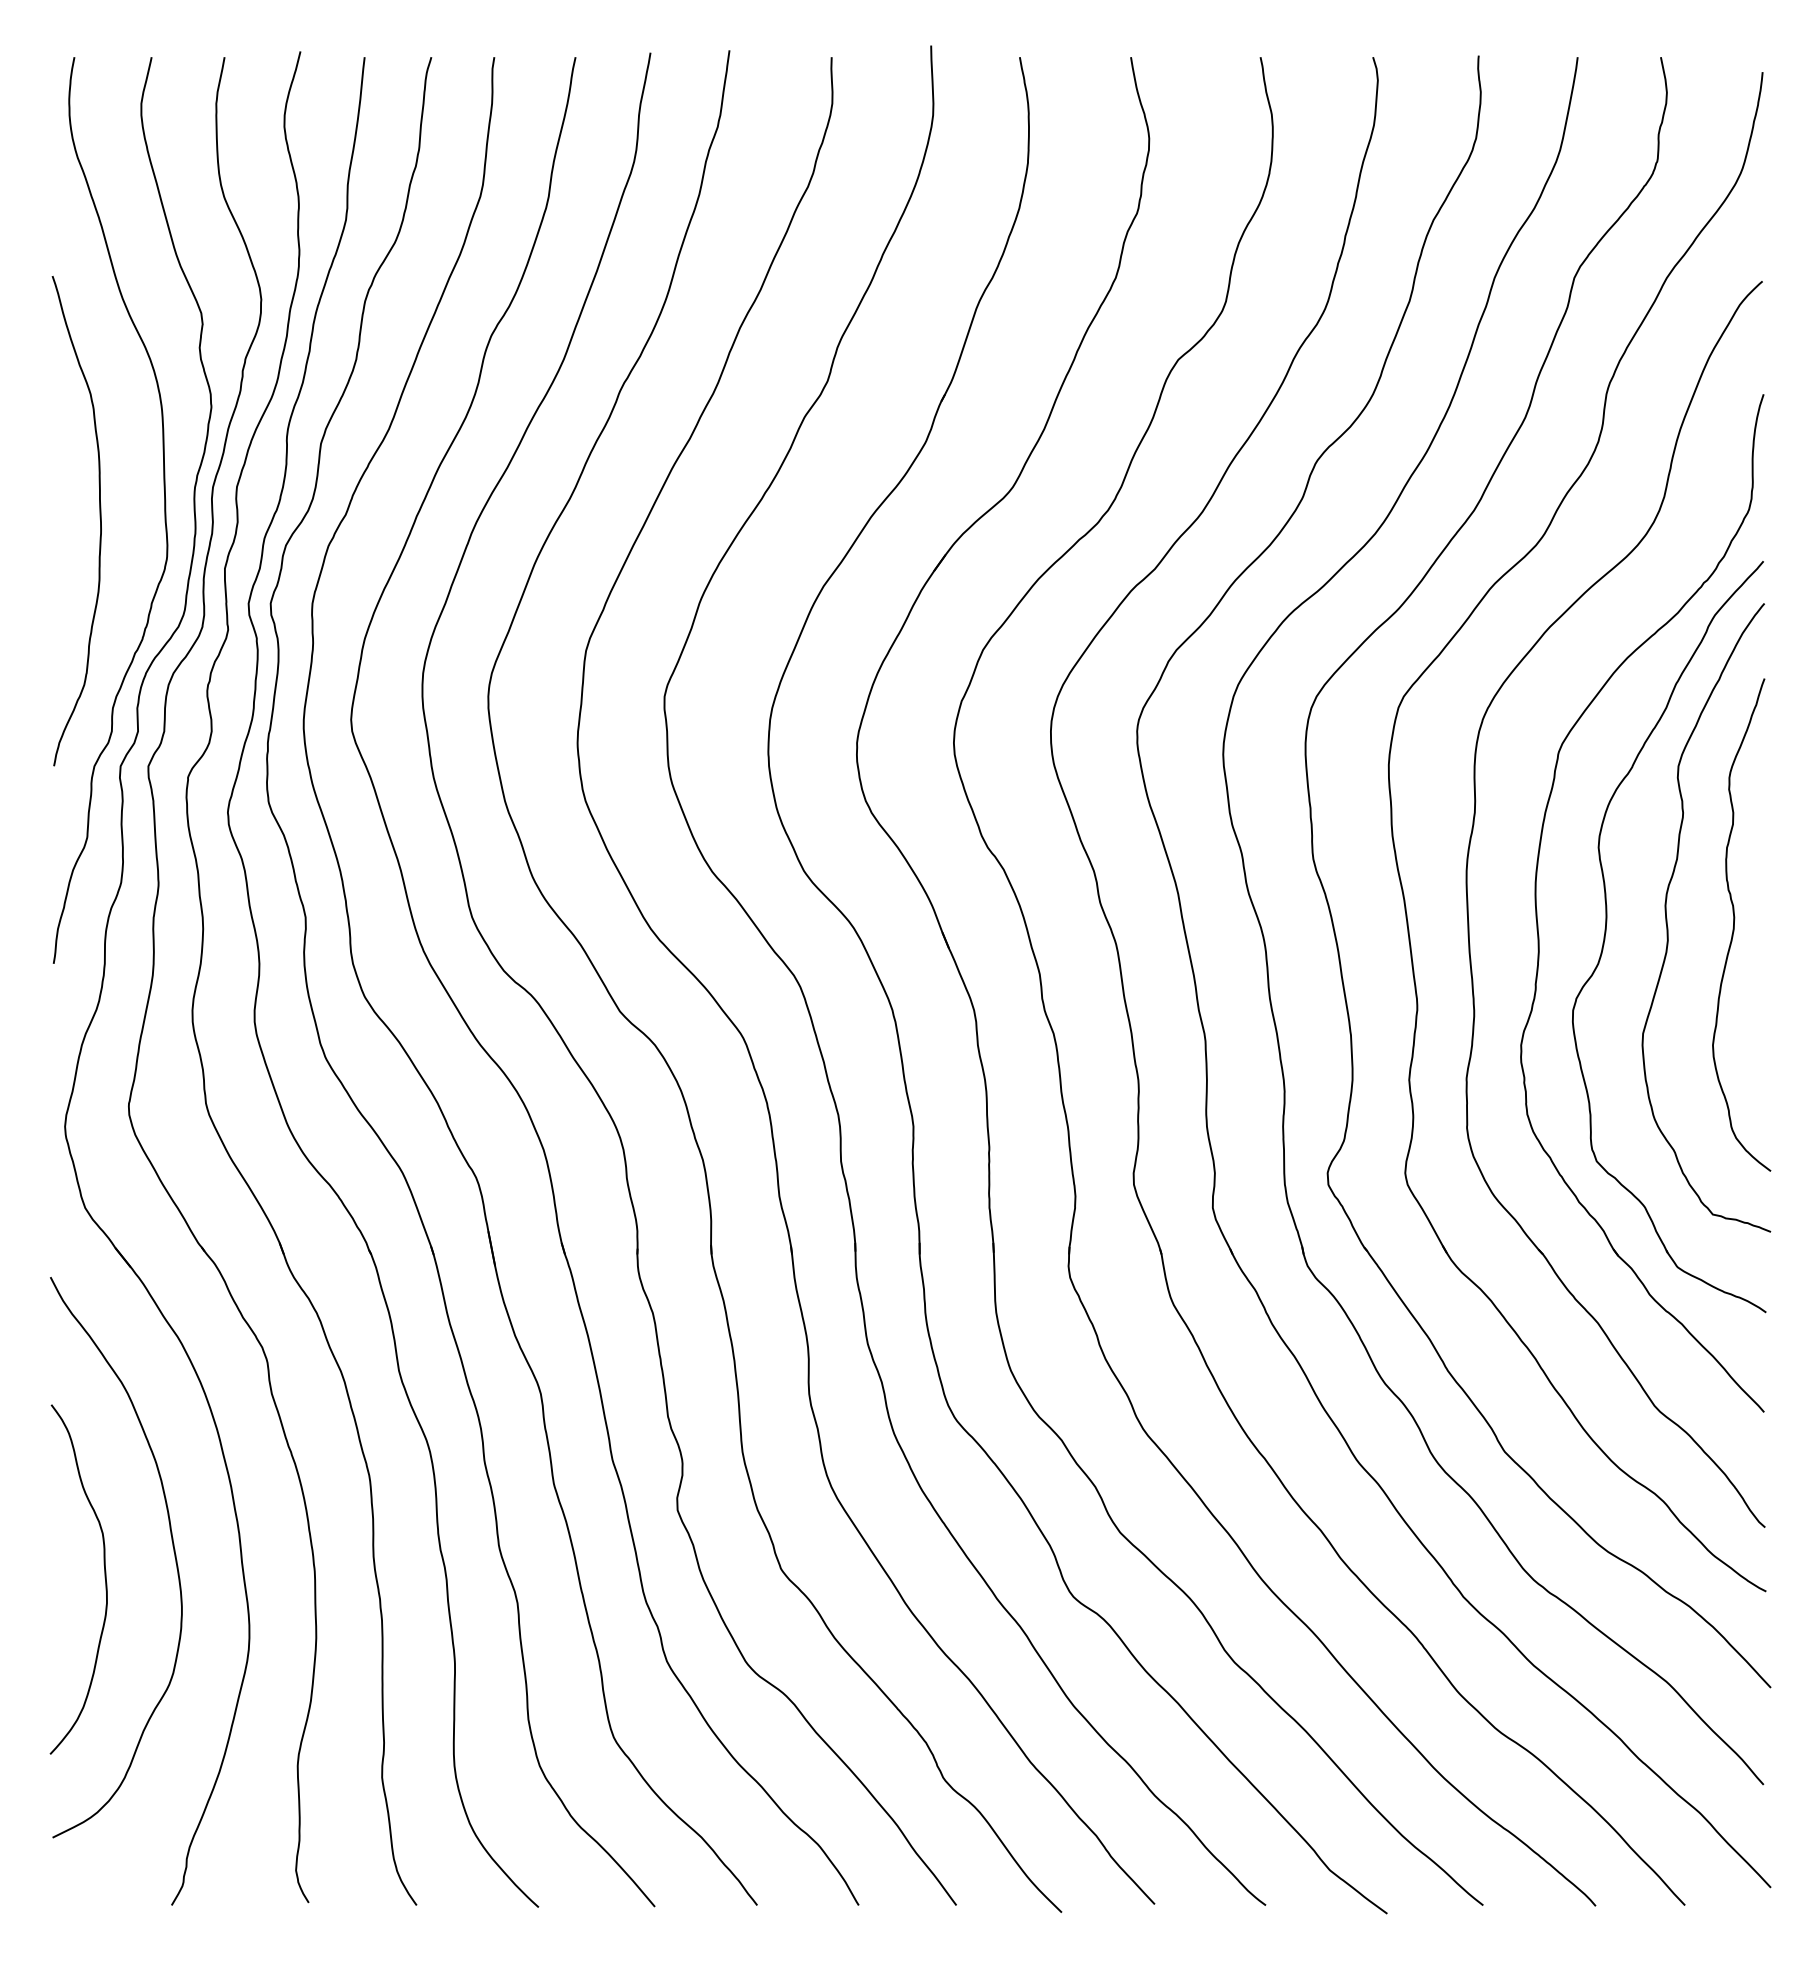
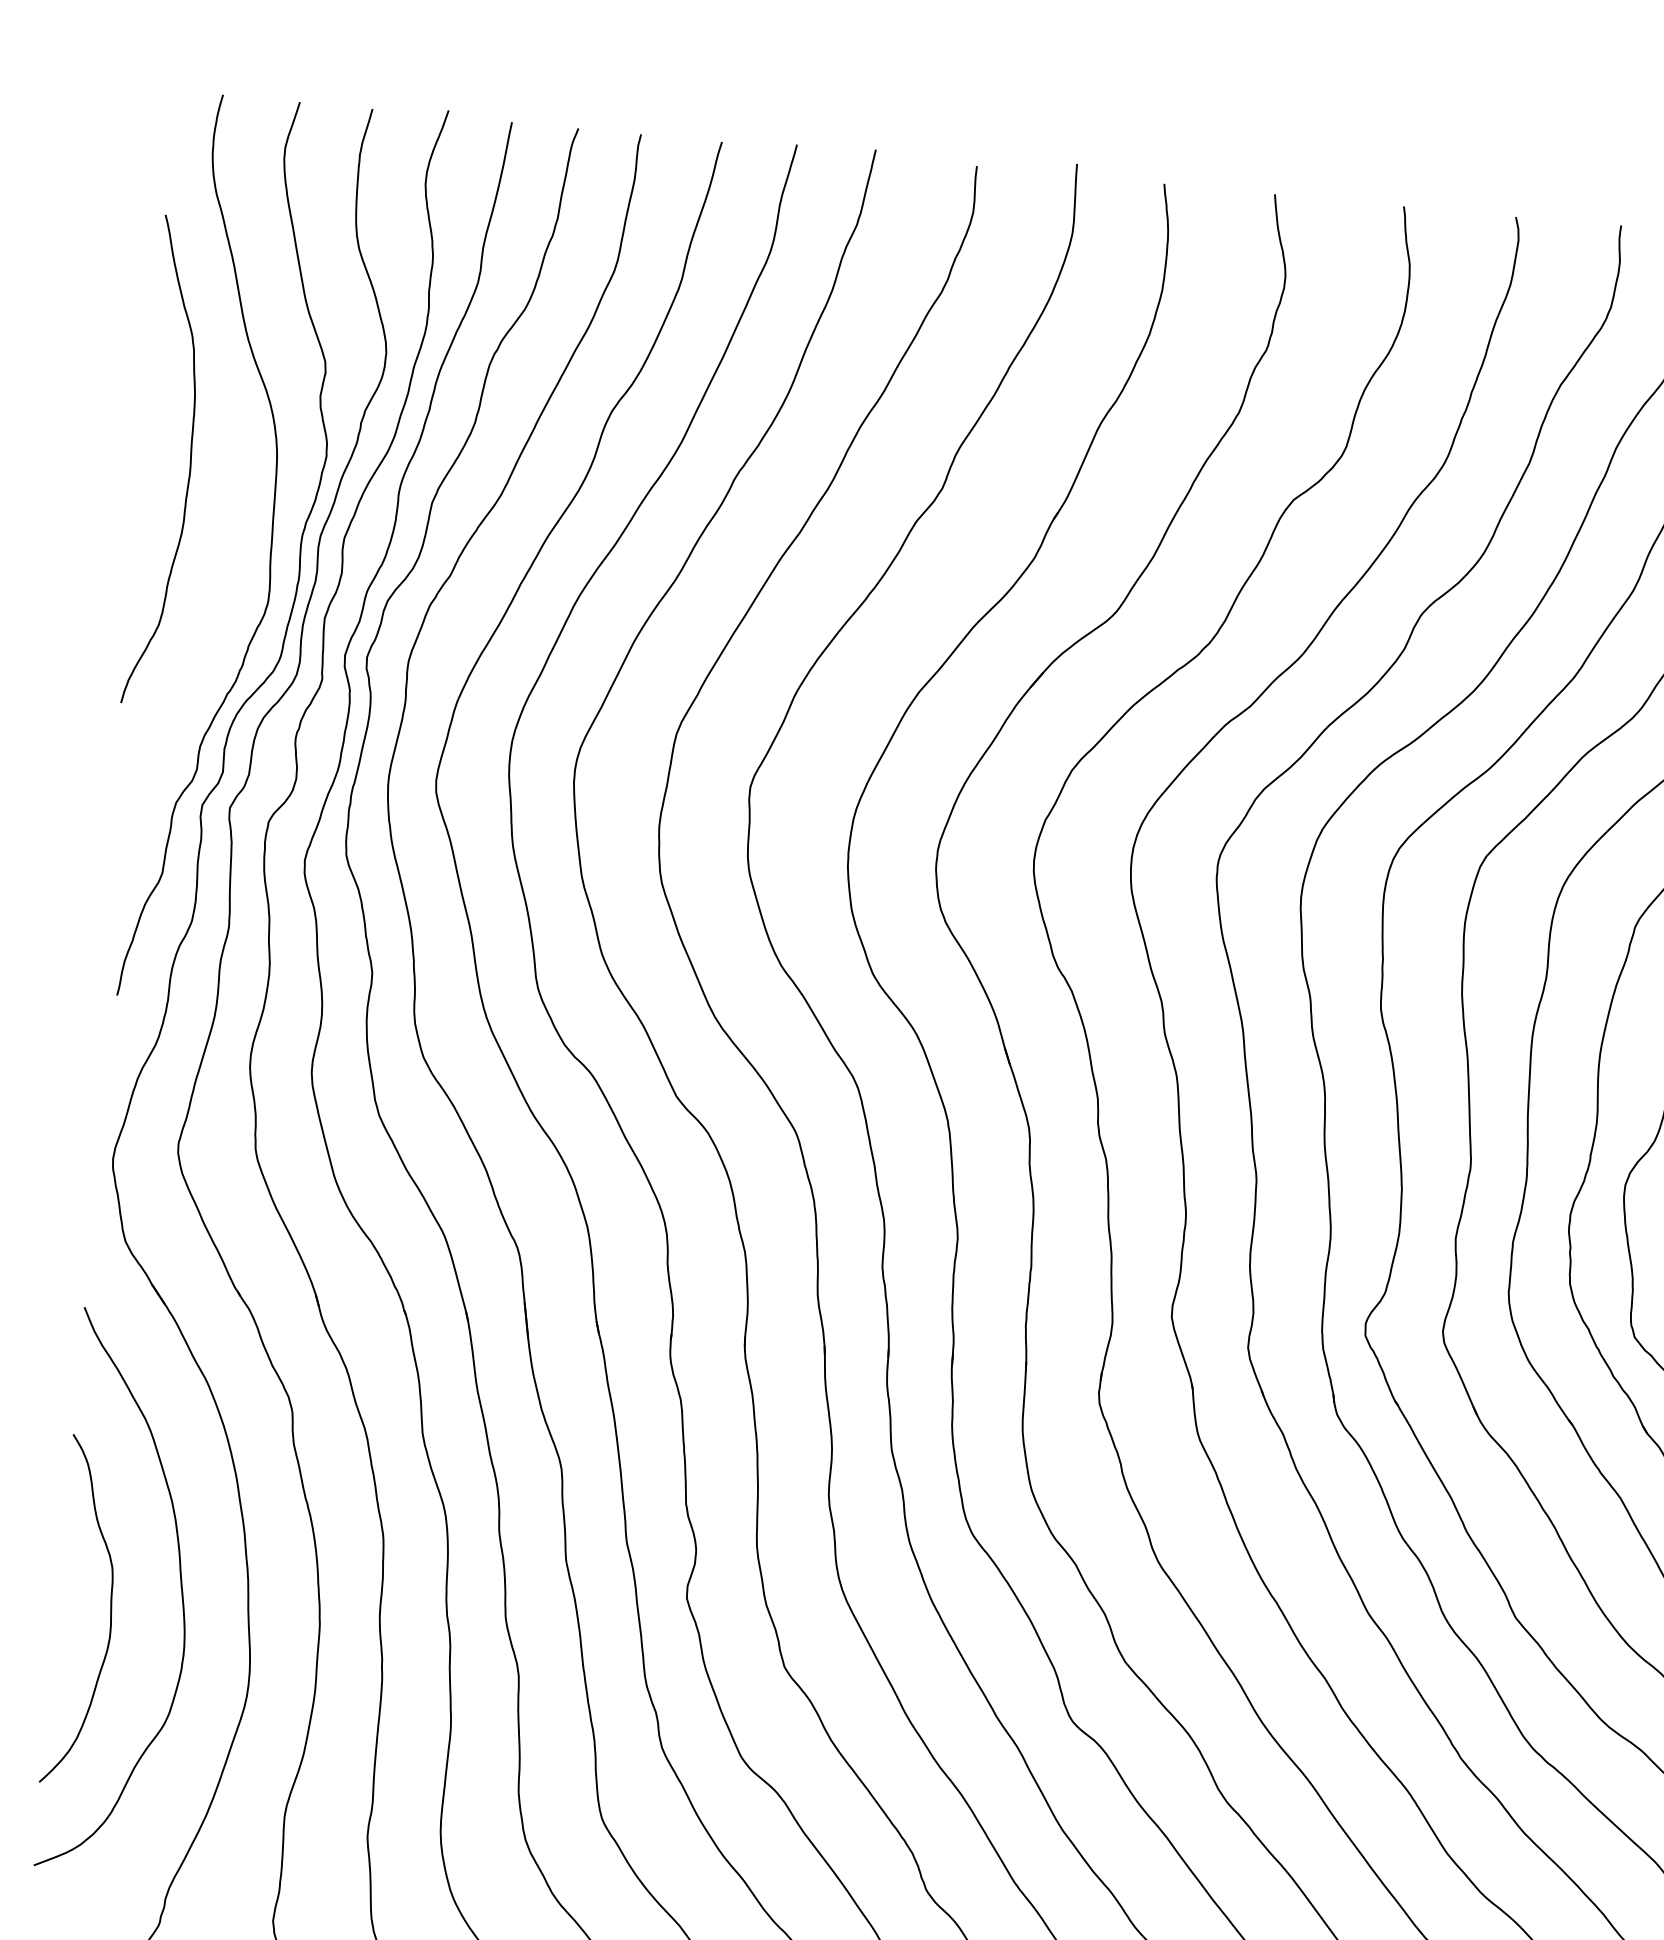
curve: (99, 518) -> (189, 460), moved

